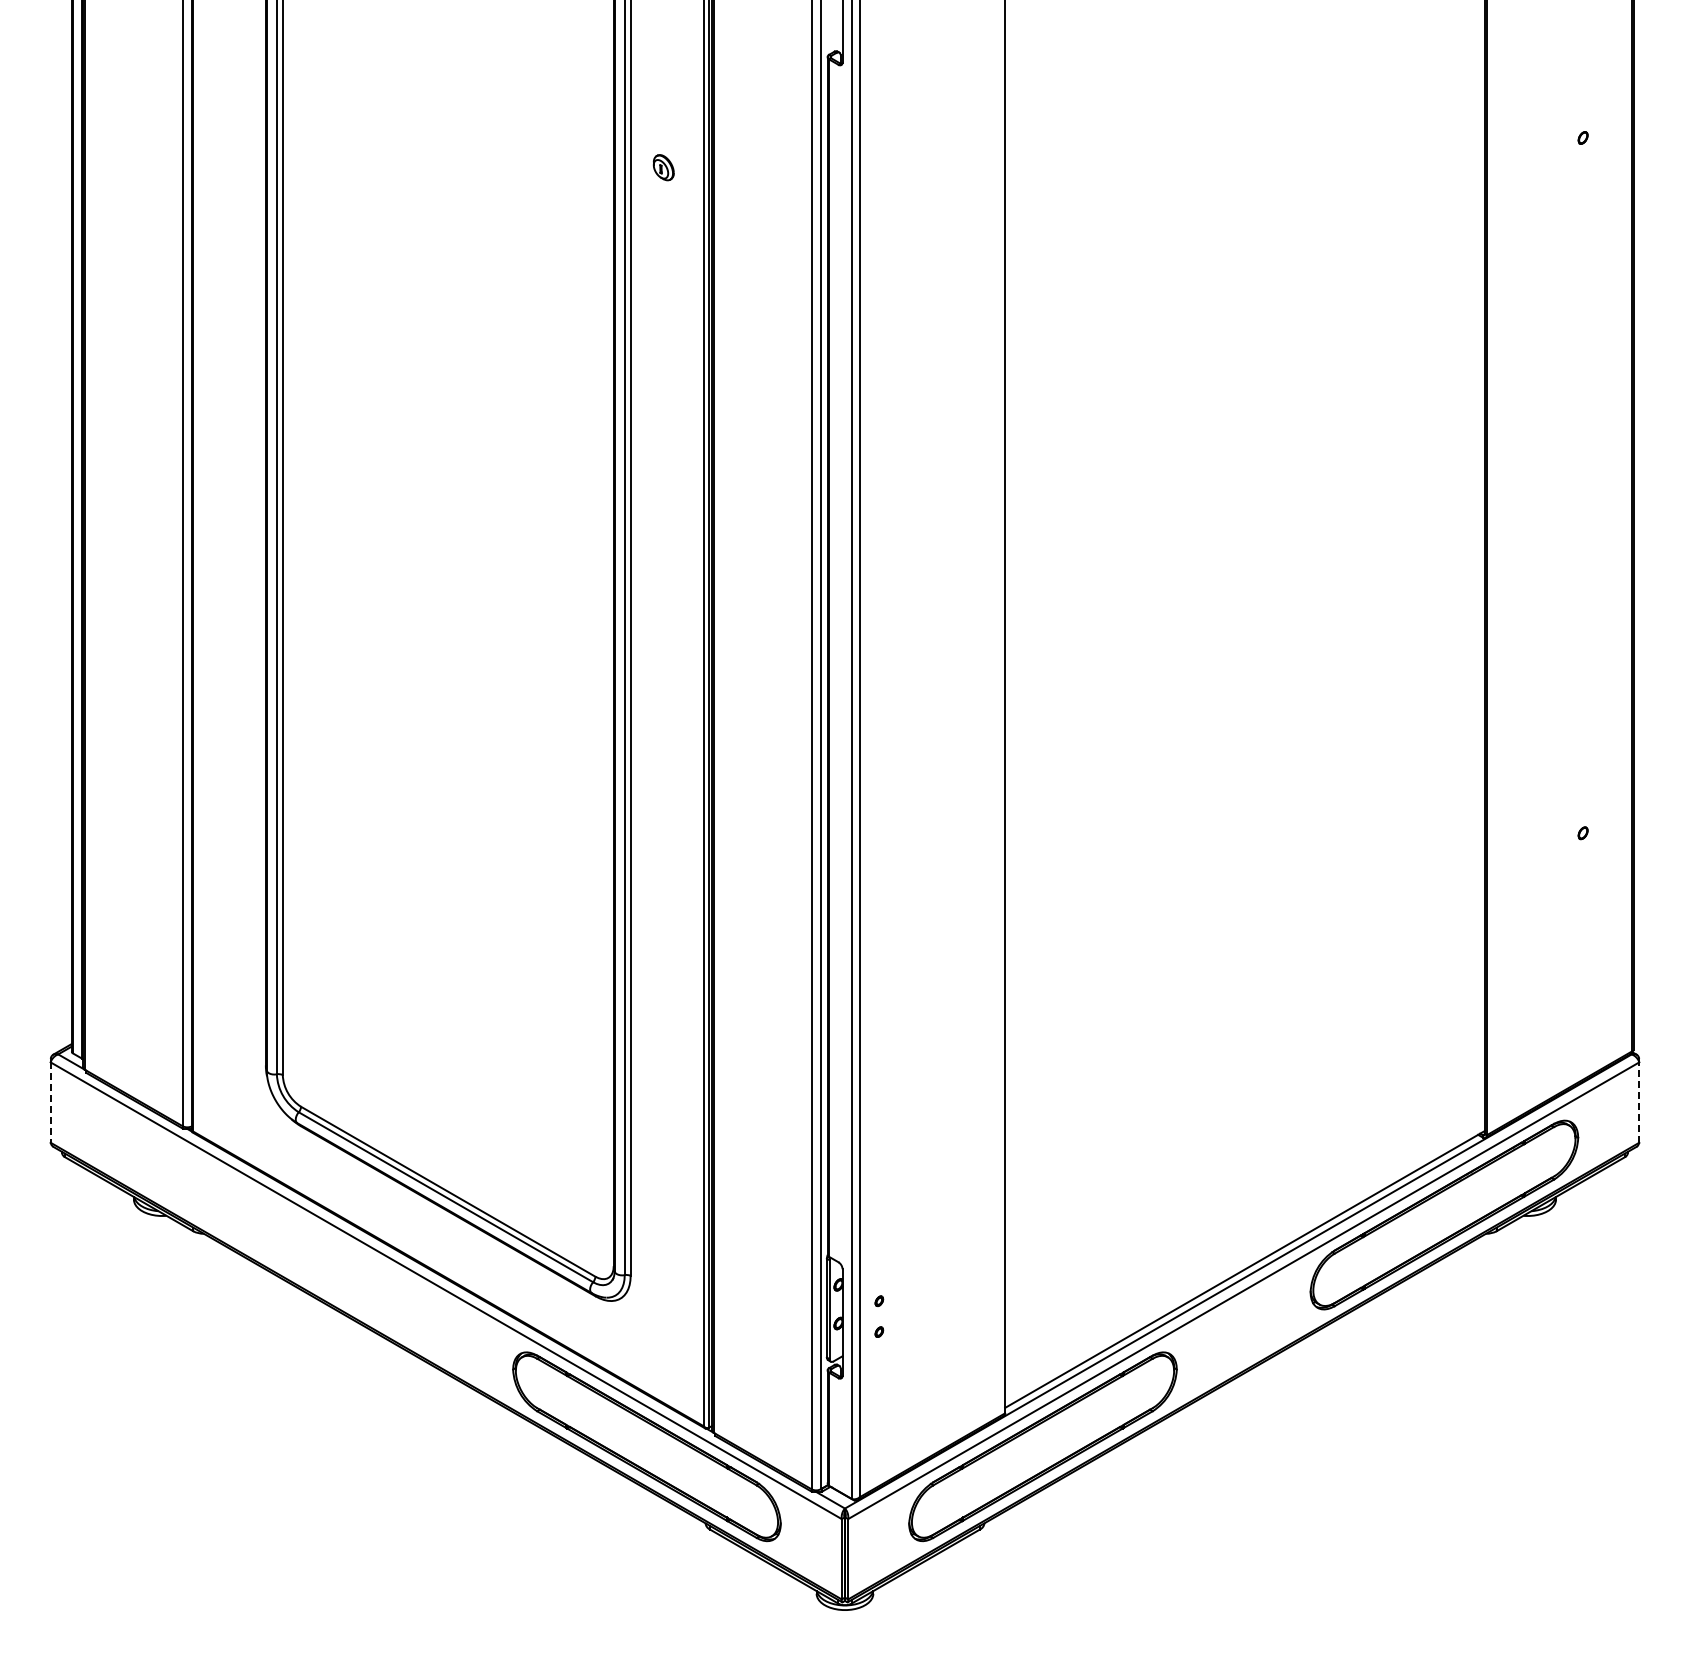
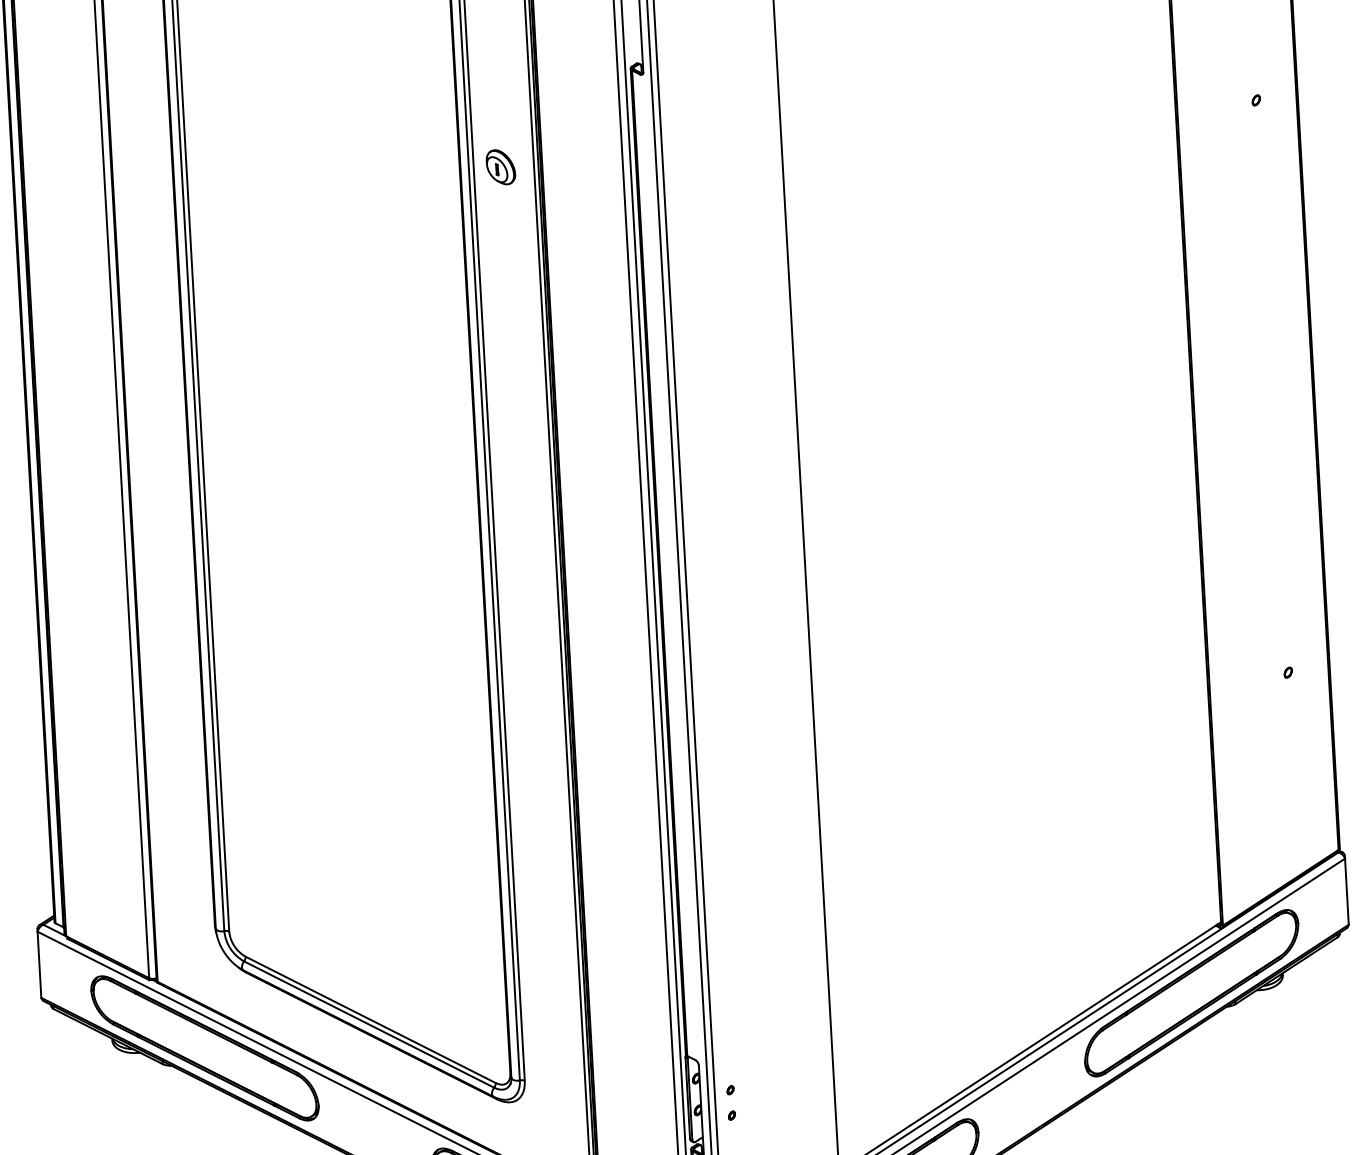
part: (663, 167) -> (500, 167), size x1.67
line: (1639, 1102) -> (1347, 891), dashed -> solid
line: (50, 1103) -> (39, 965), dashed -> solid
part: (245, 1214) -> (204, 1047), added

